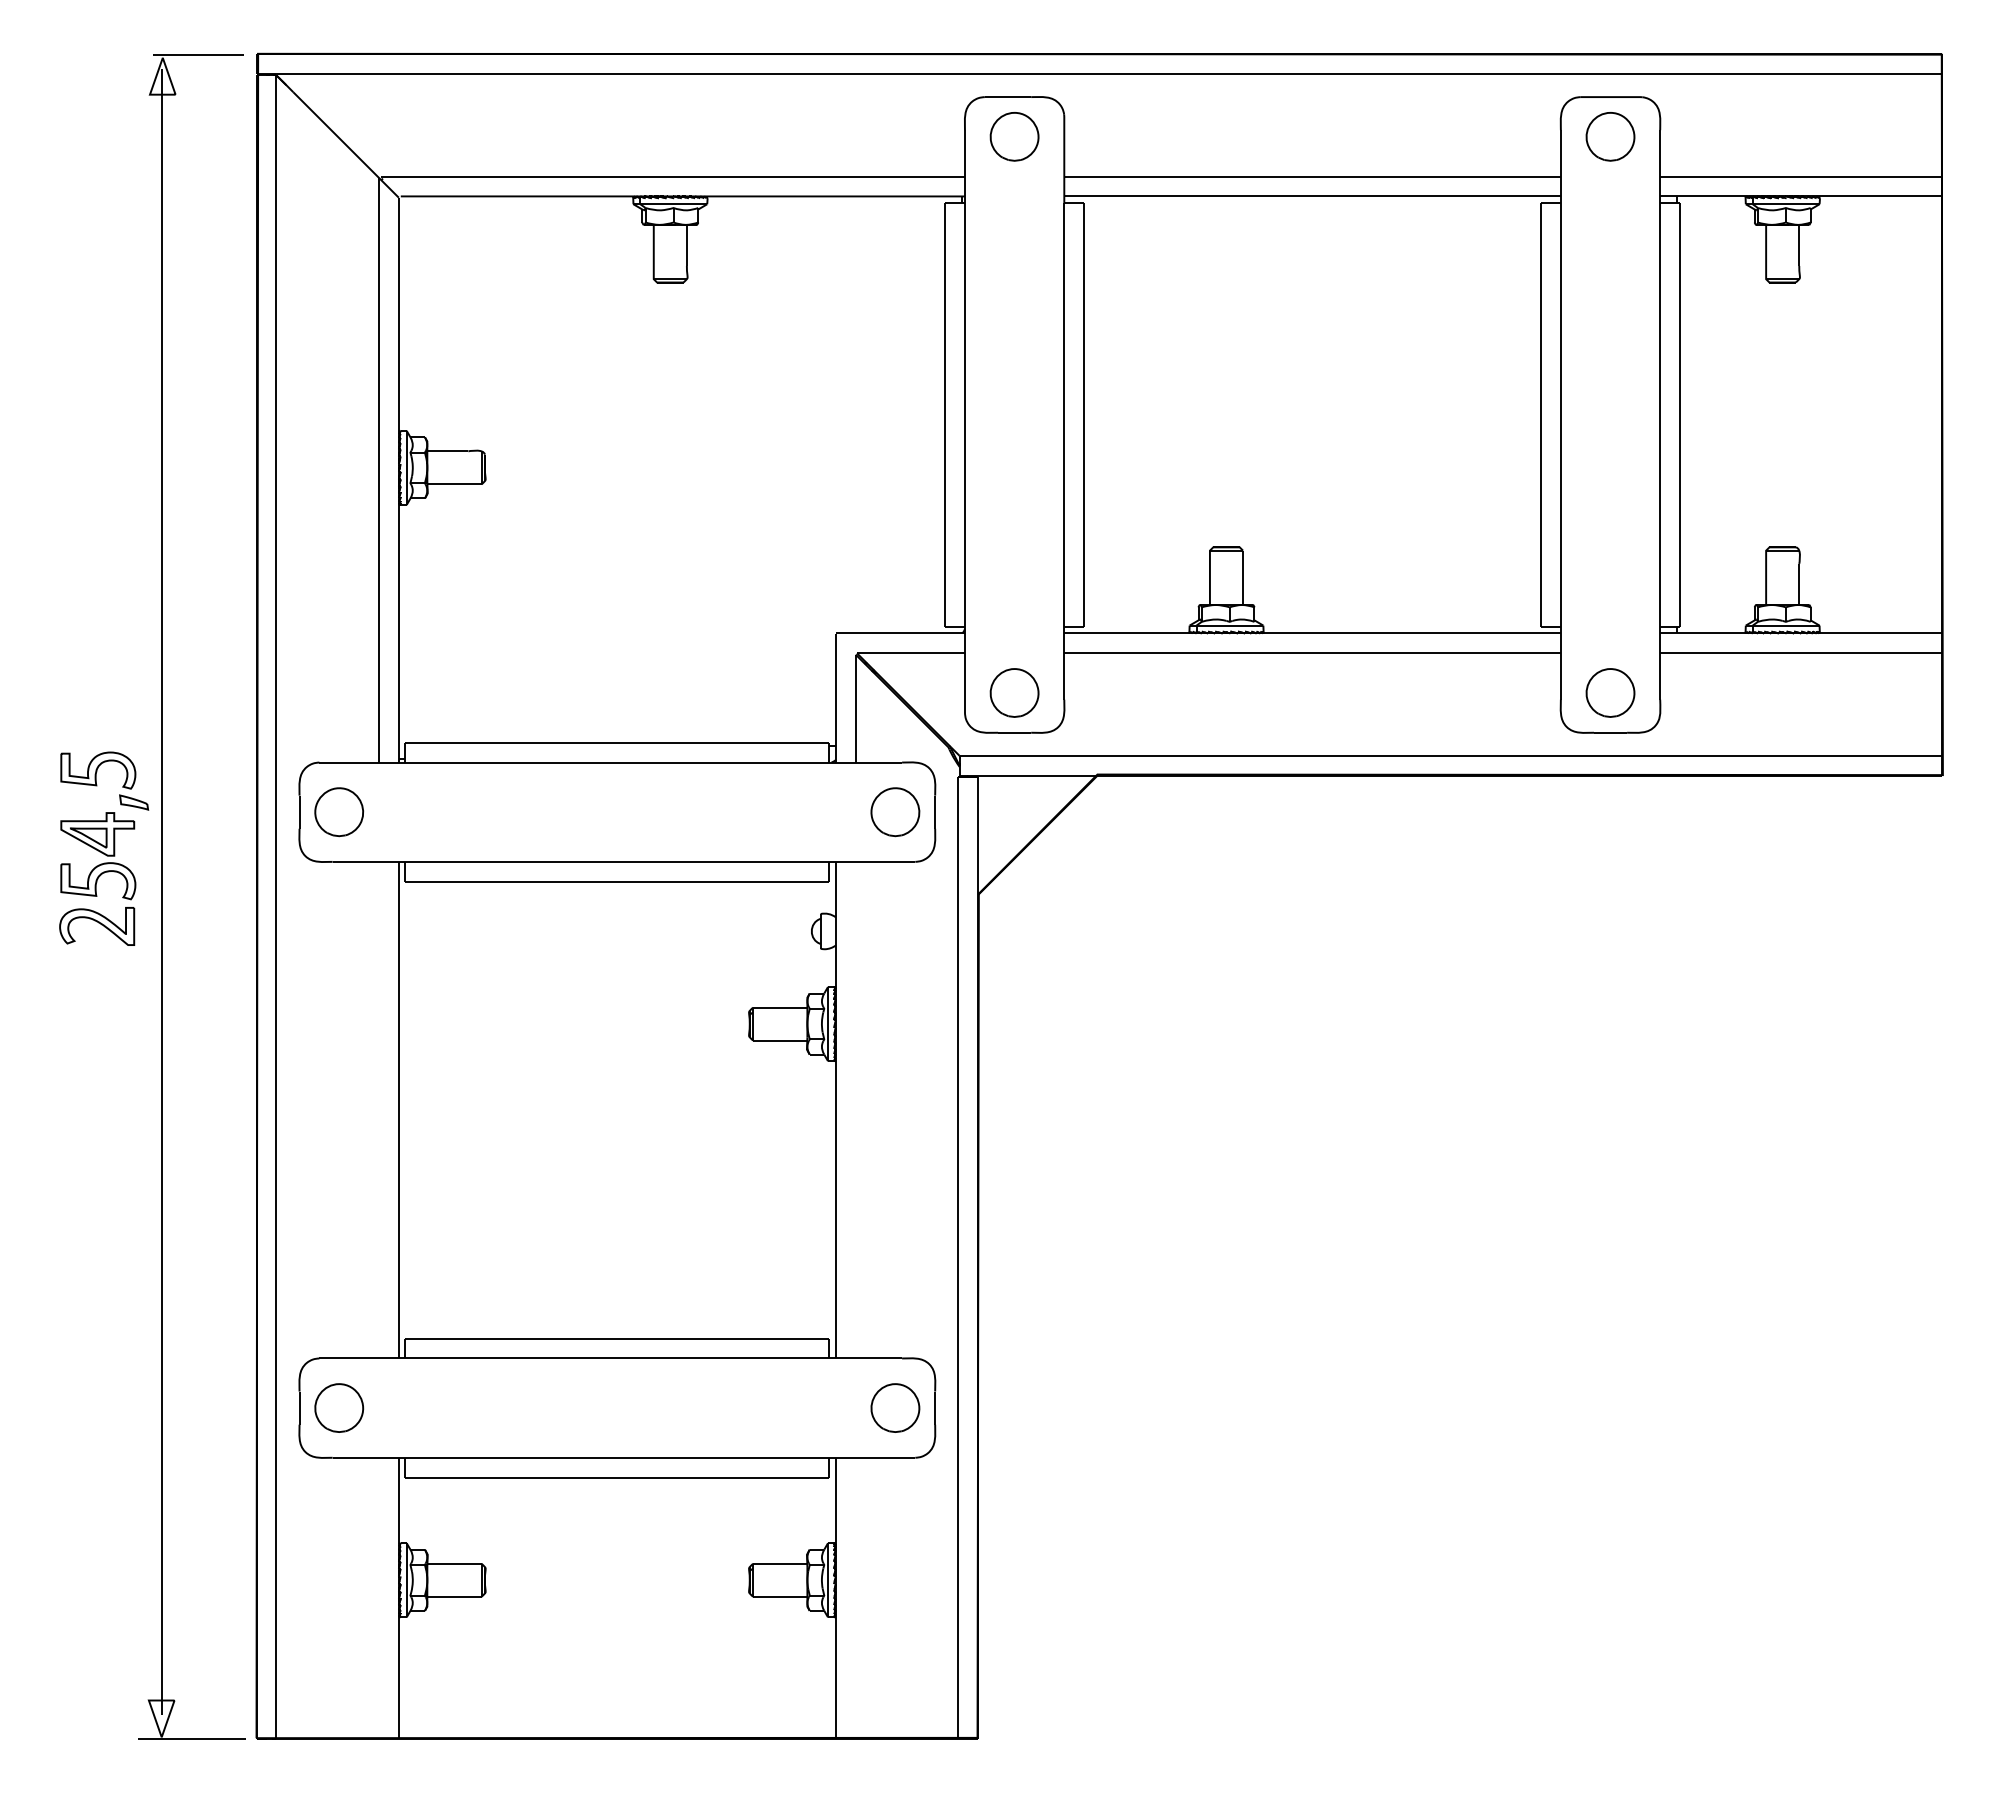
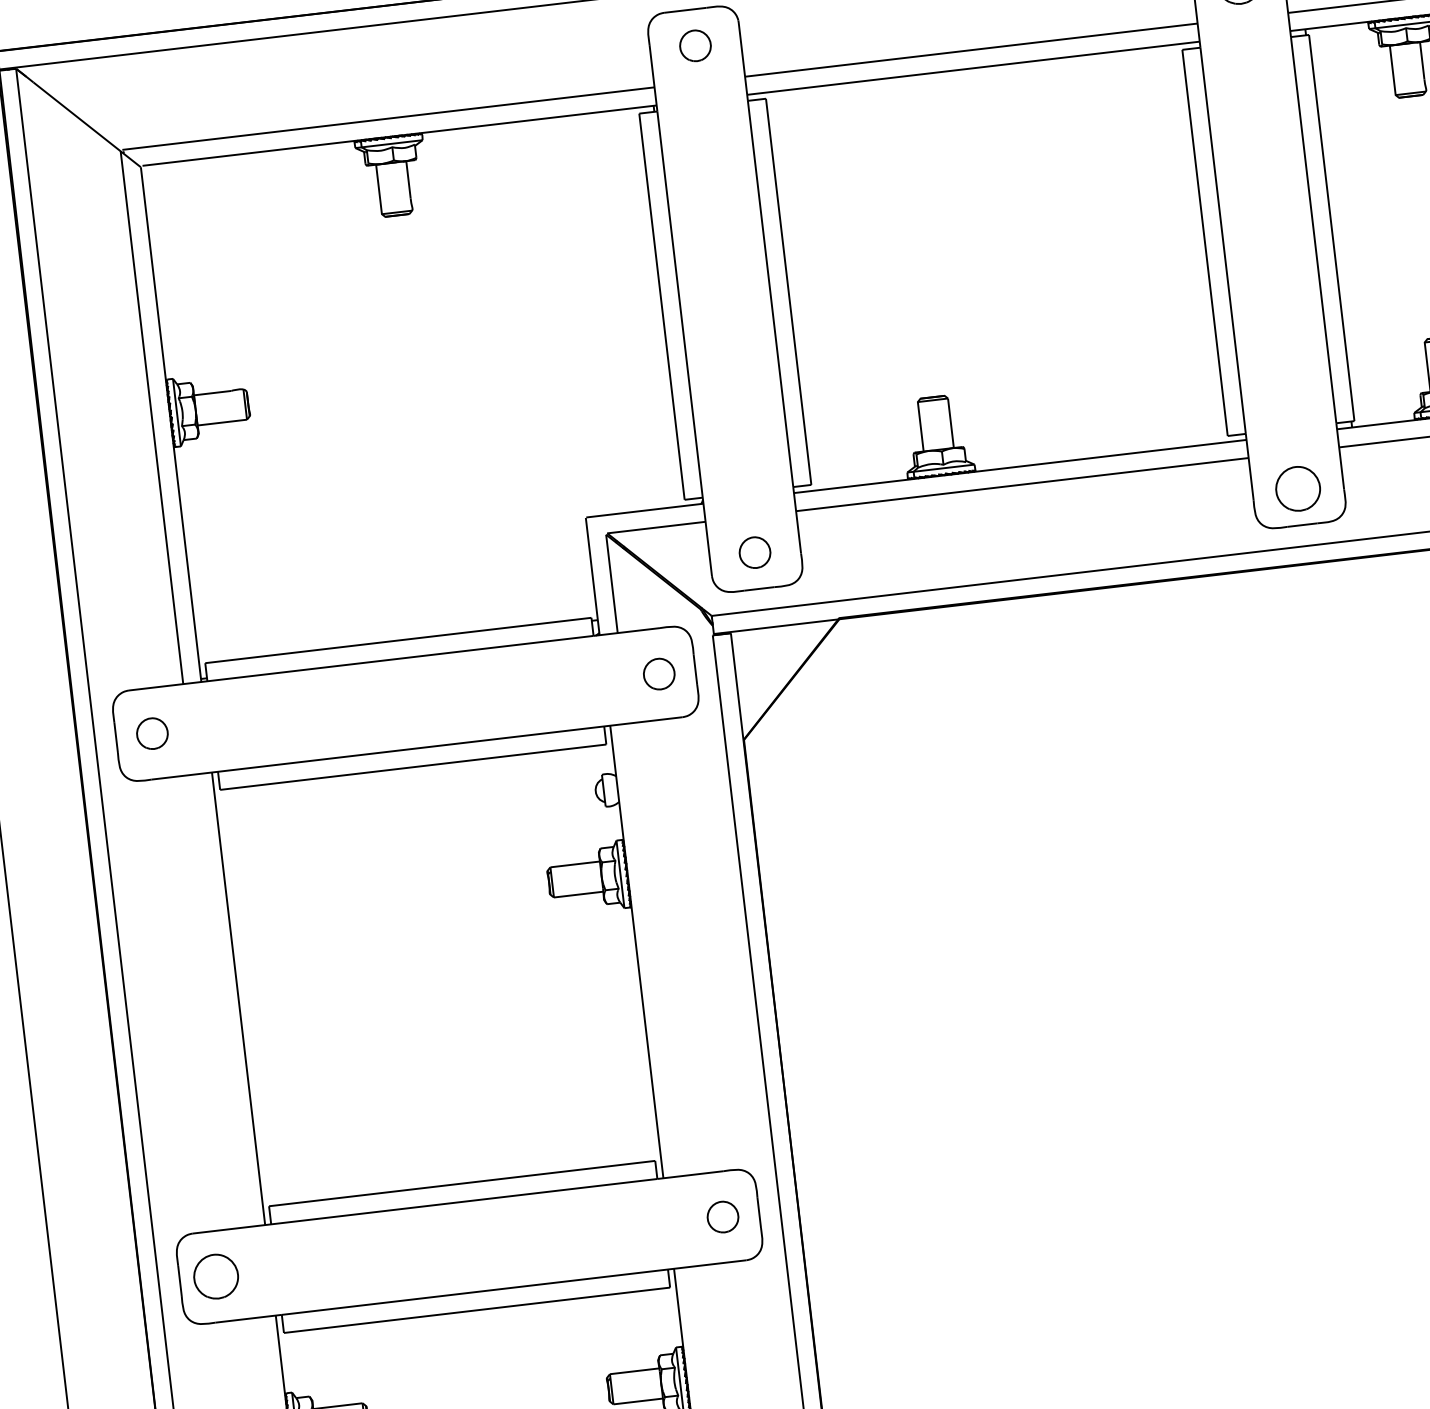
part: (1014, 136) -> (695, 45), size x0.7
part: (1014, 692) -> (754, 552), size x0.7
part: (339, 812) -> (152, 733), size x0.7
part: (895, 812) -> (659, 674), size x0.7
part: (895, 1407) -> (723, 1216), size x0.7

